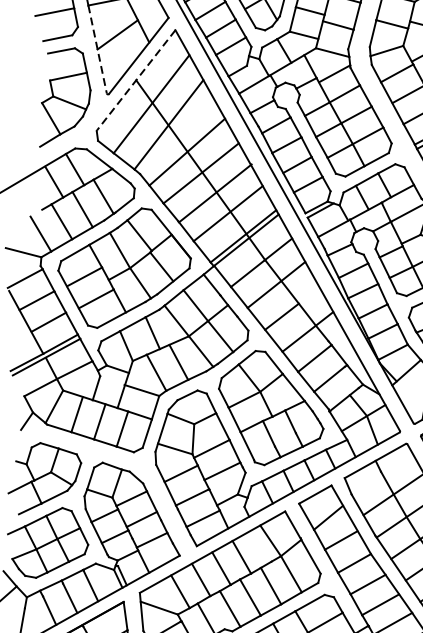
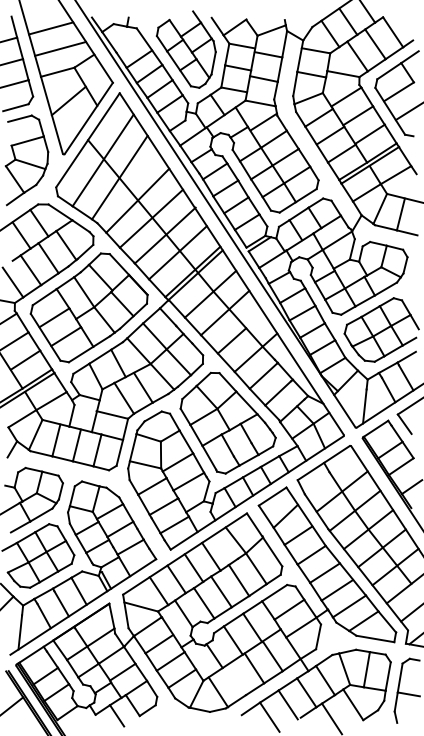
line: (97, 49) -> (51, 115), dashed -> solid
line: (136, 80) -> (88, 140), dashed -> solid

